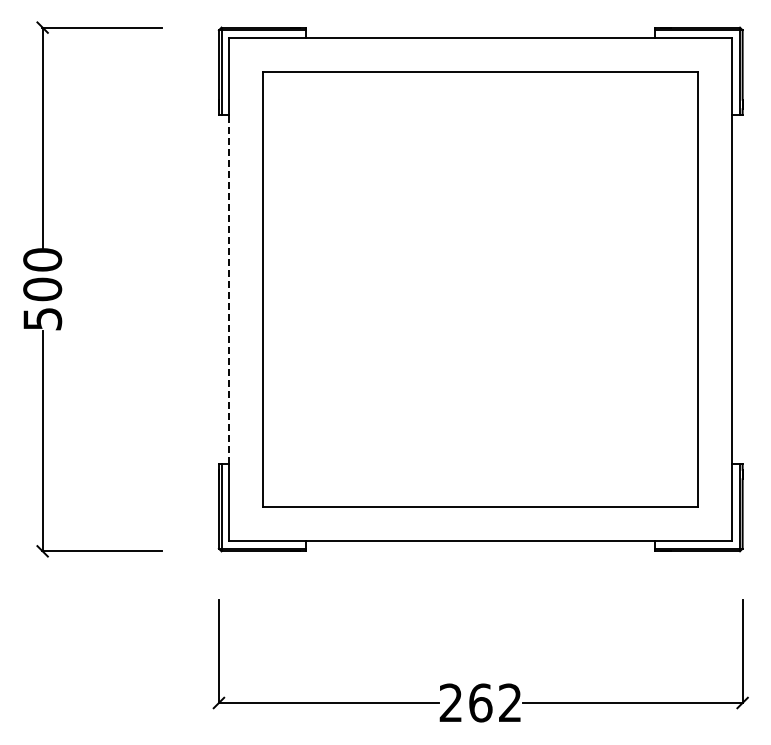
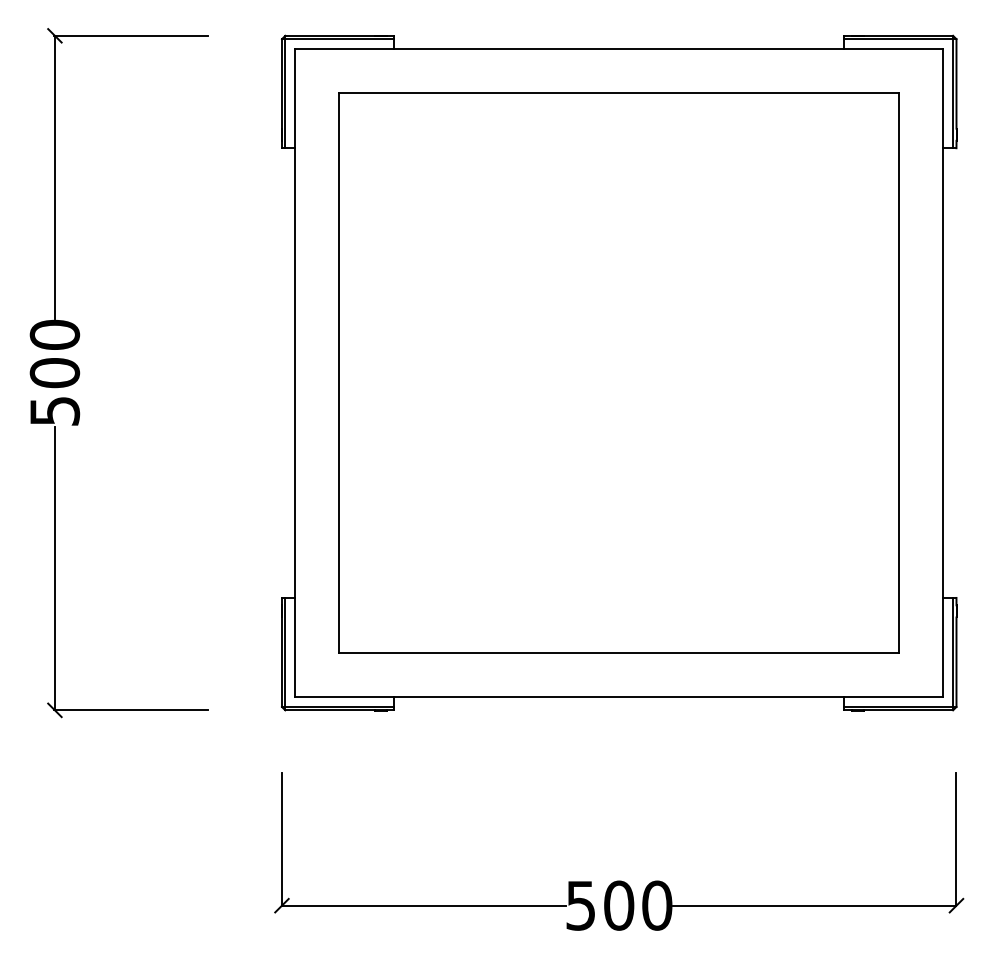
line: (229, 289) -> (295, 373), dashed -> solid
text: (480, 702) -> (618, 905), 262 -> 500

